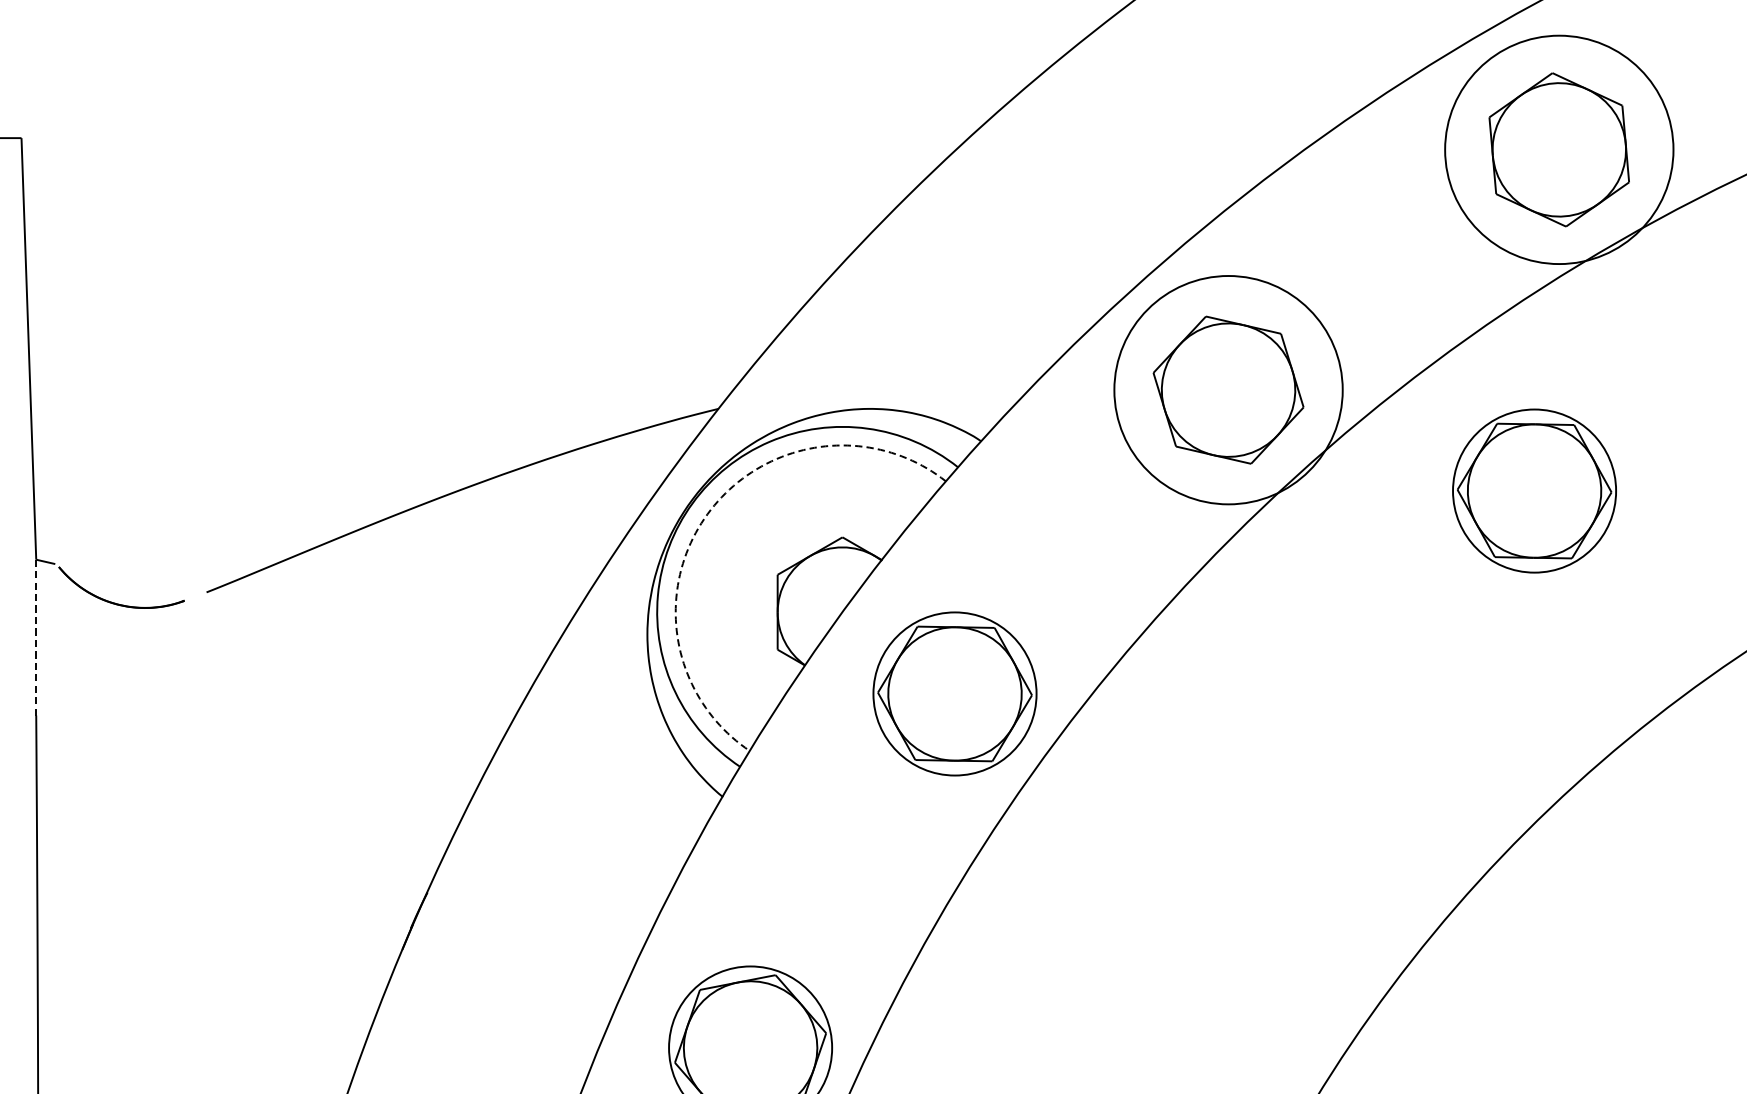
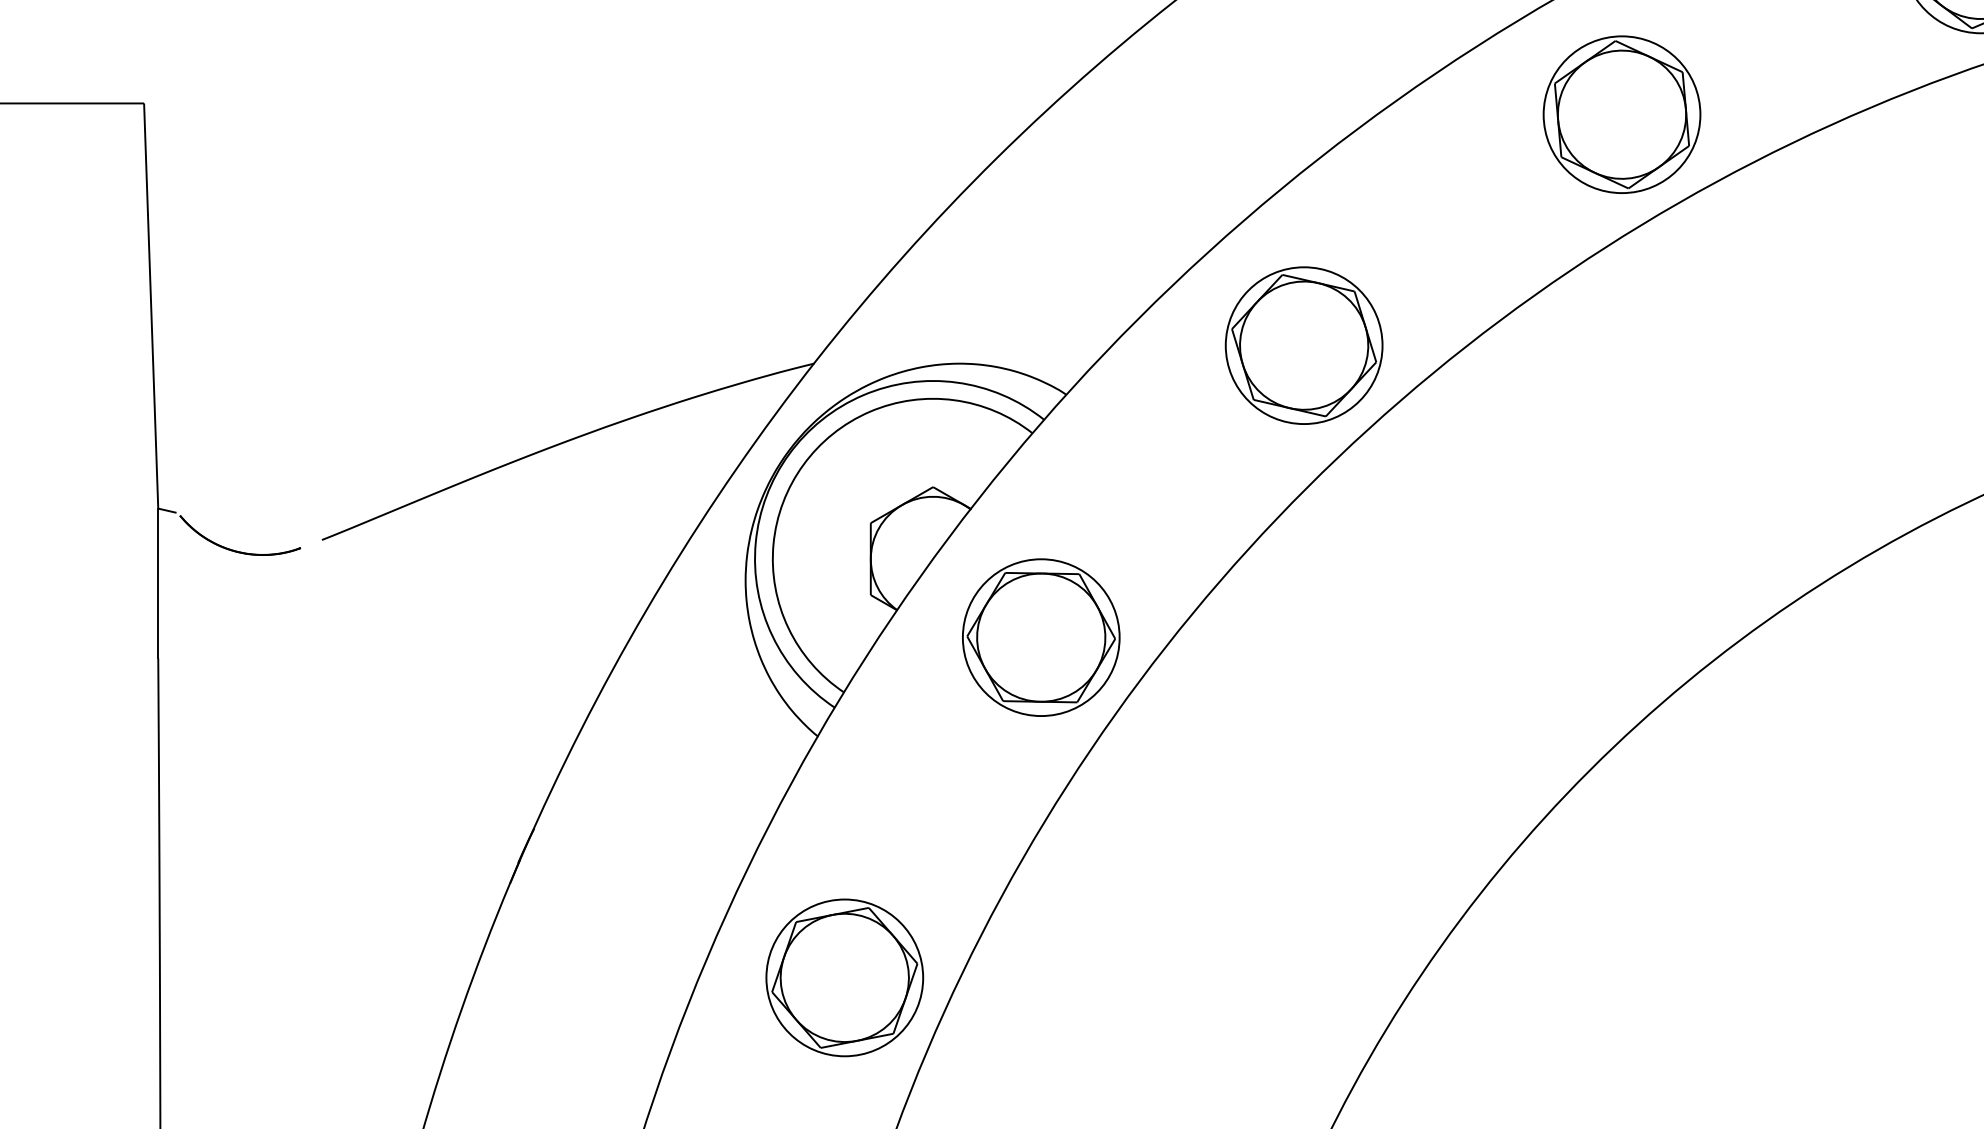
circle: (1558, 149) -> (1621, 114), size x0.71
circle: (1227, 389) -> (1303, 345), size x0.71
part: (1534, 490) -> (1598, 442), removed
arc: (707, 513) -> (803, 464), dashed -> solid
line: (36, 637) -> (158, 583), dashed -> solid

